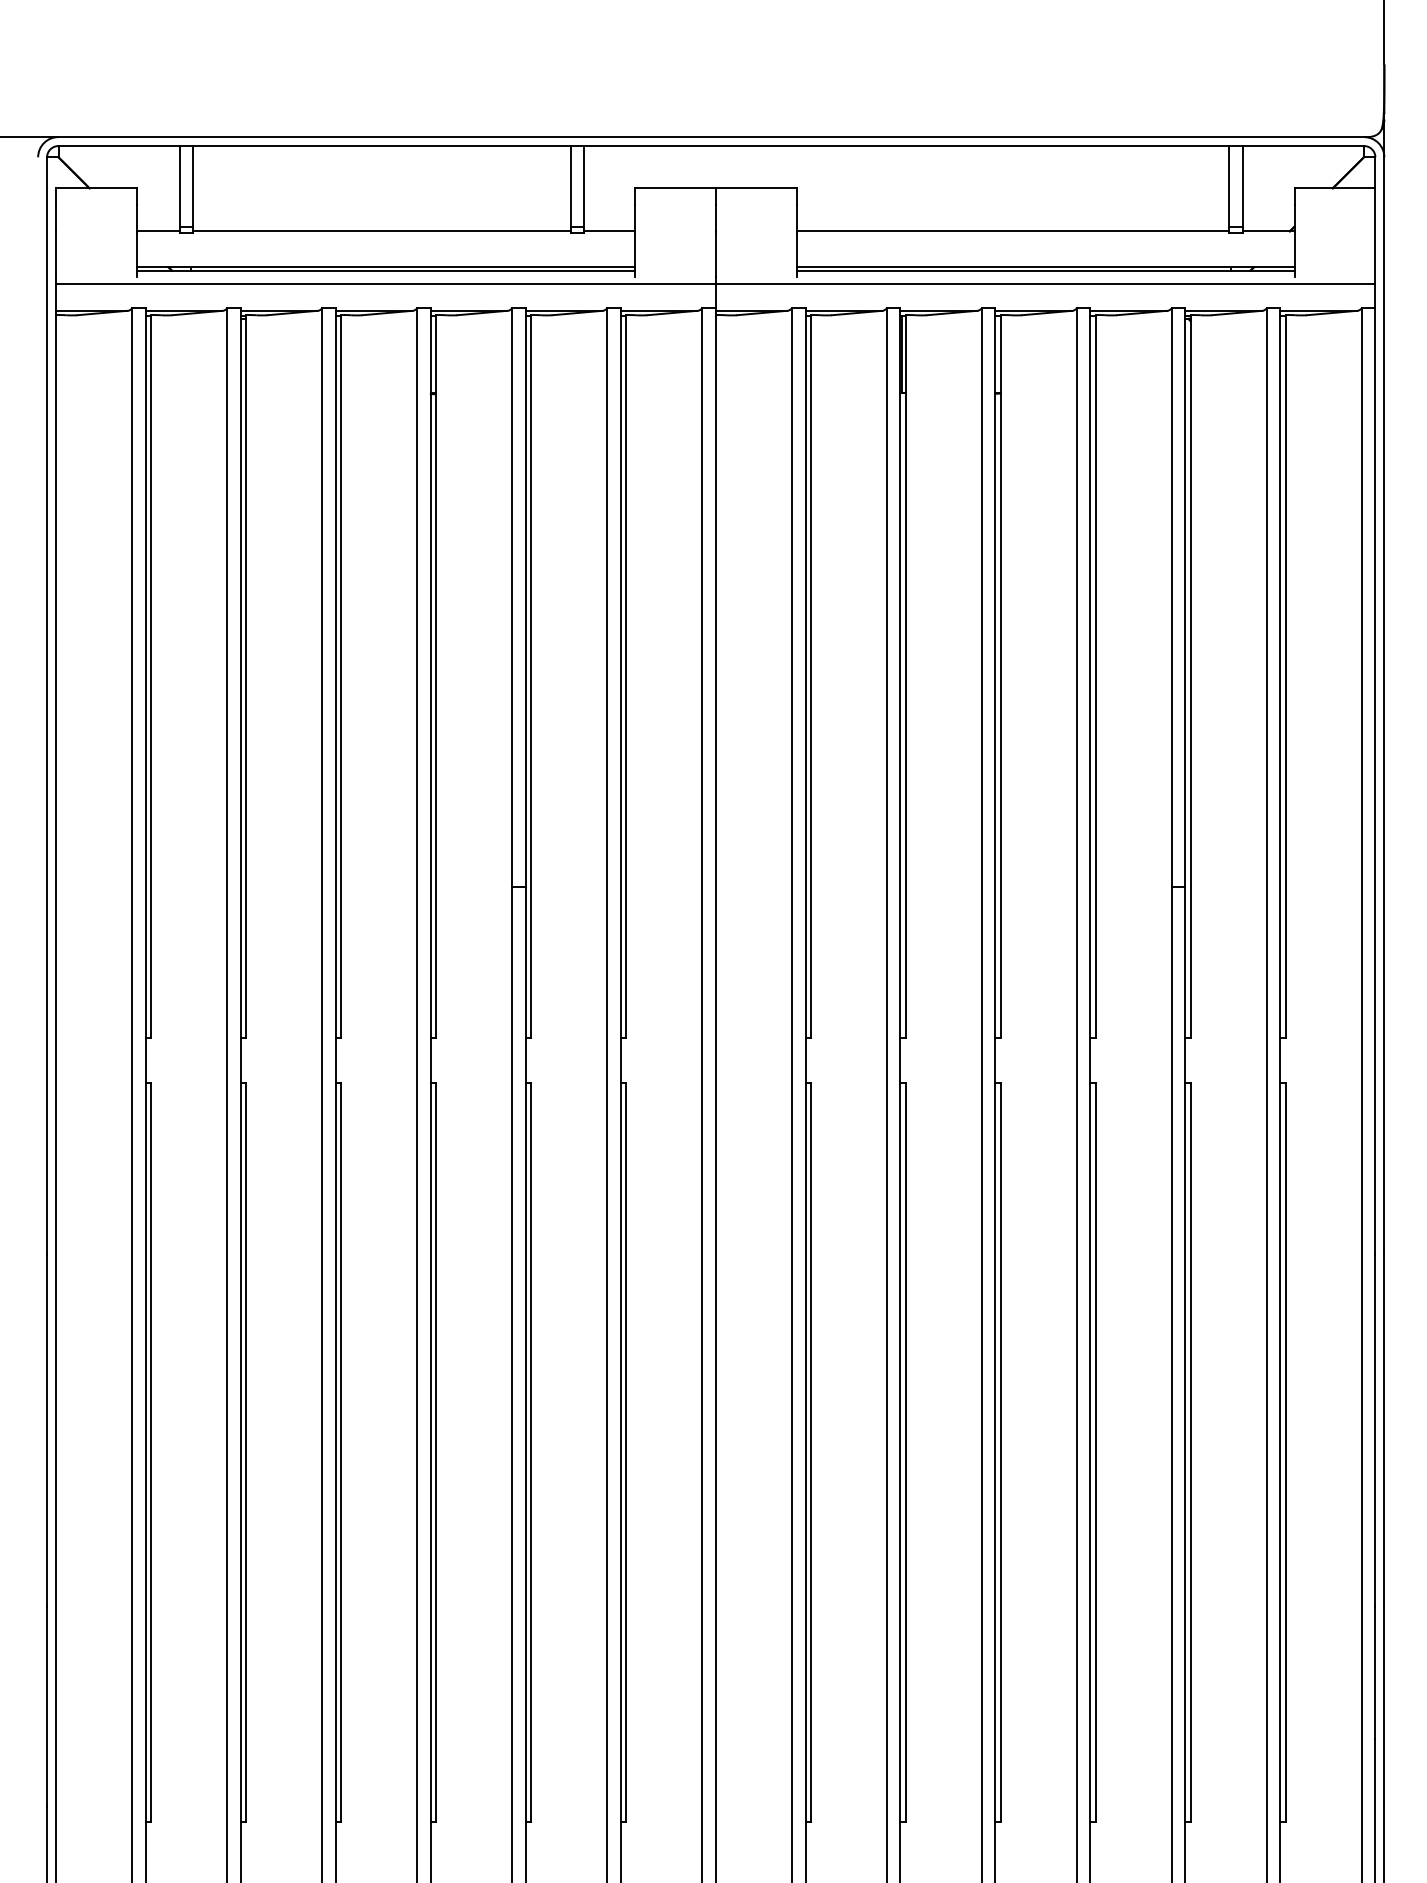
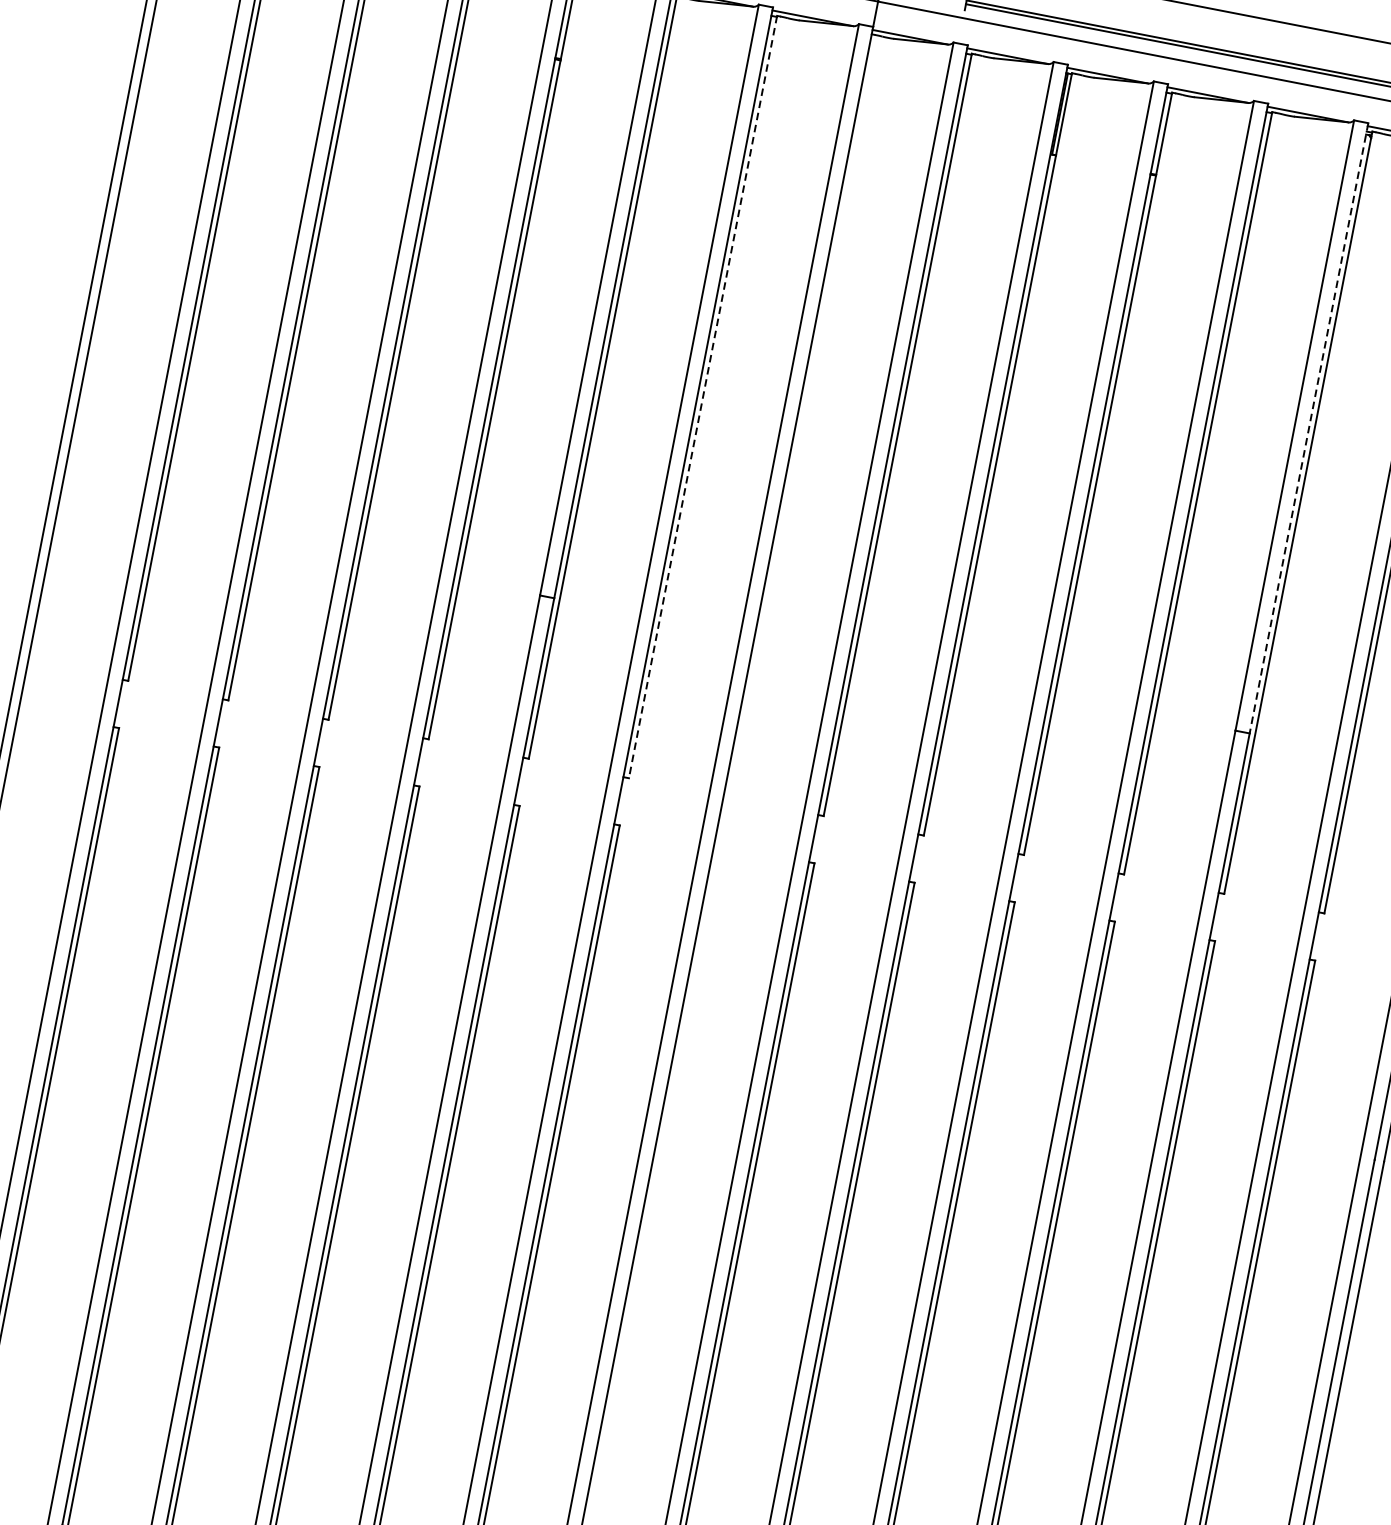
line: (1185, 597) -> (1309, 428), solid -> dashed
line: (626, 676) -> (703, 397), solid -> dashed

